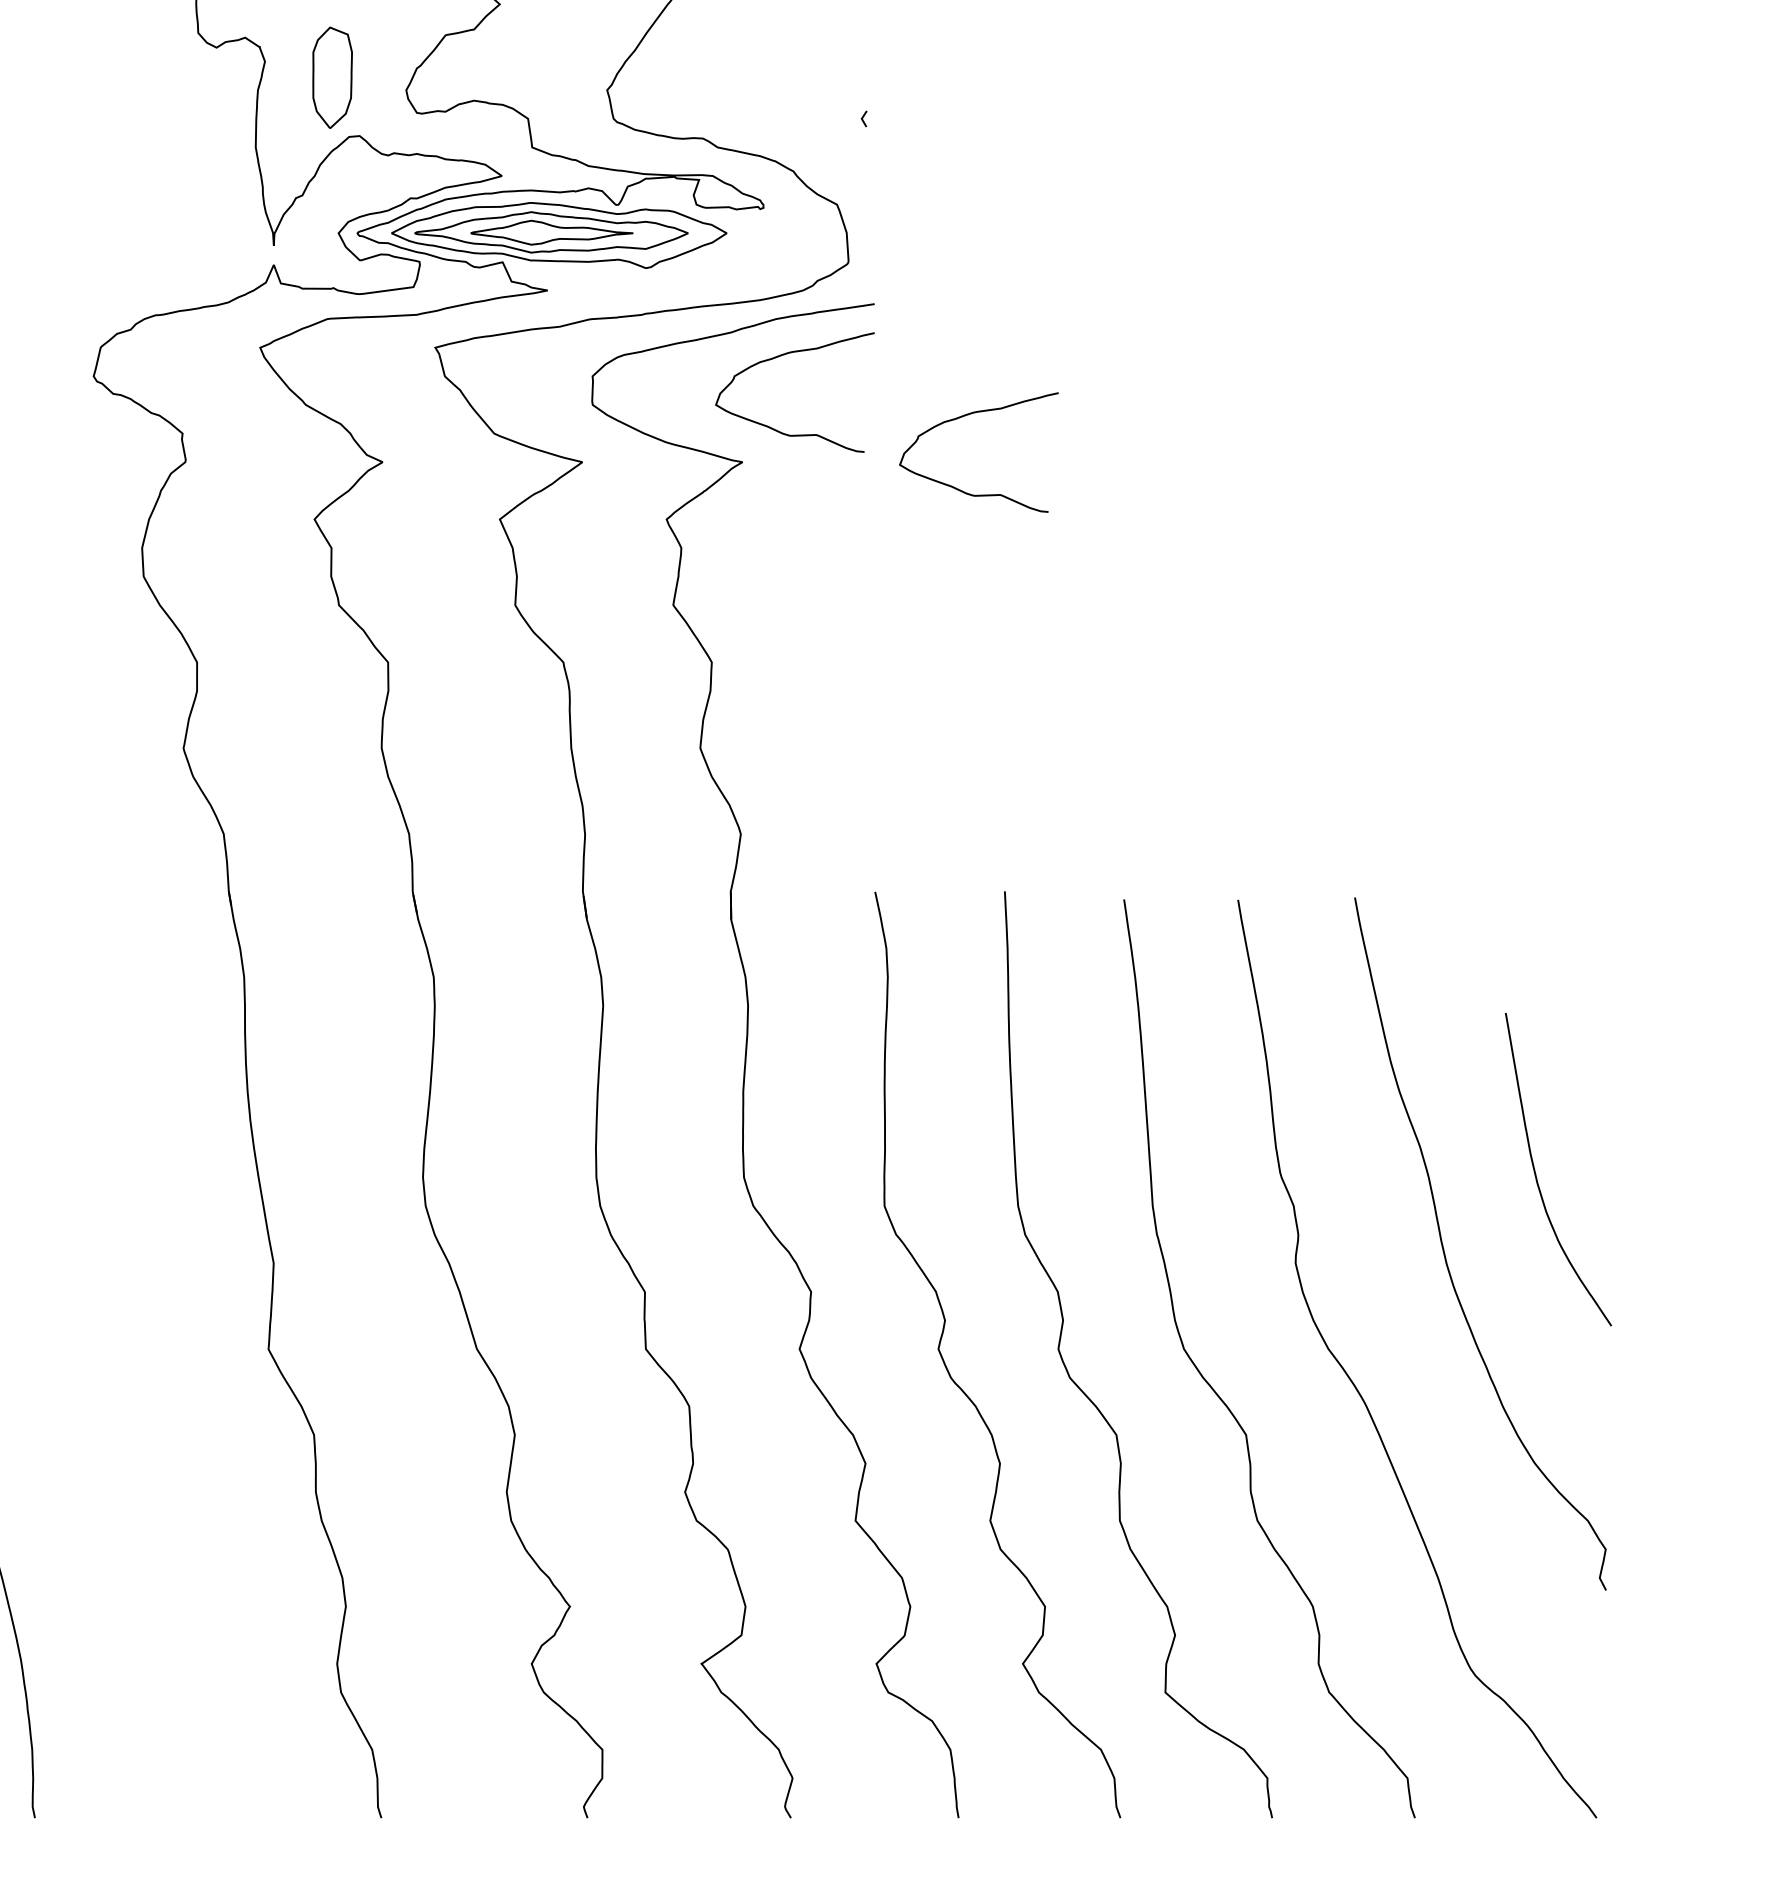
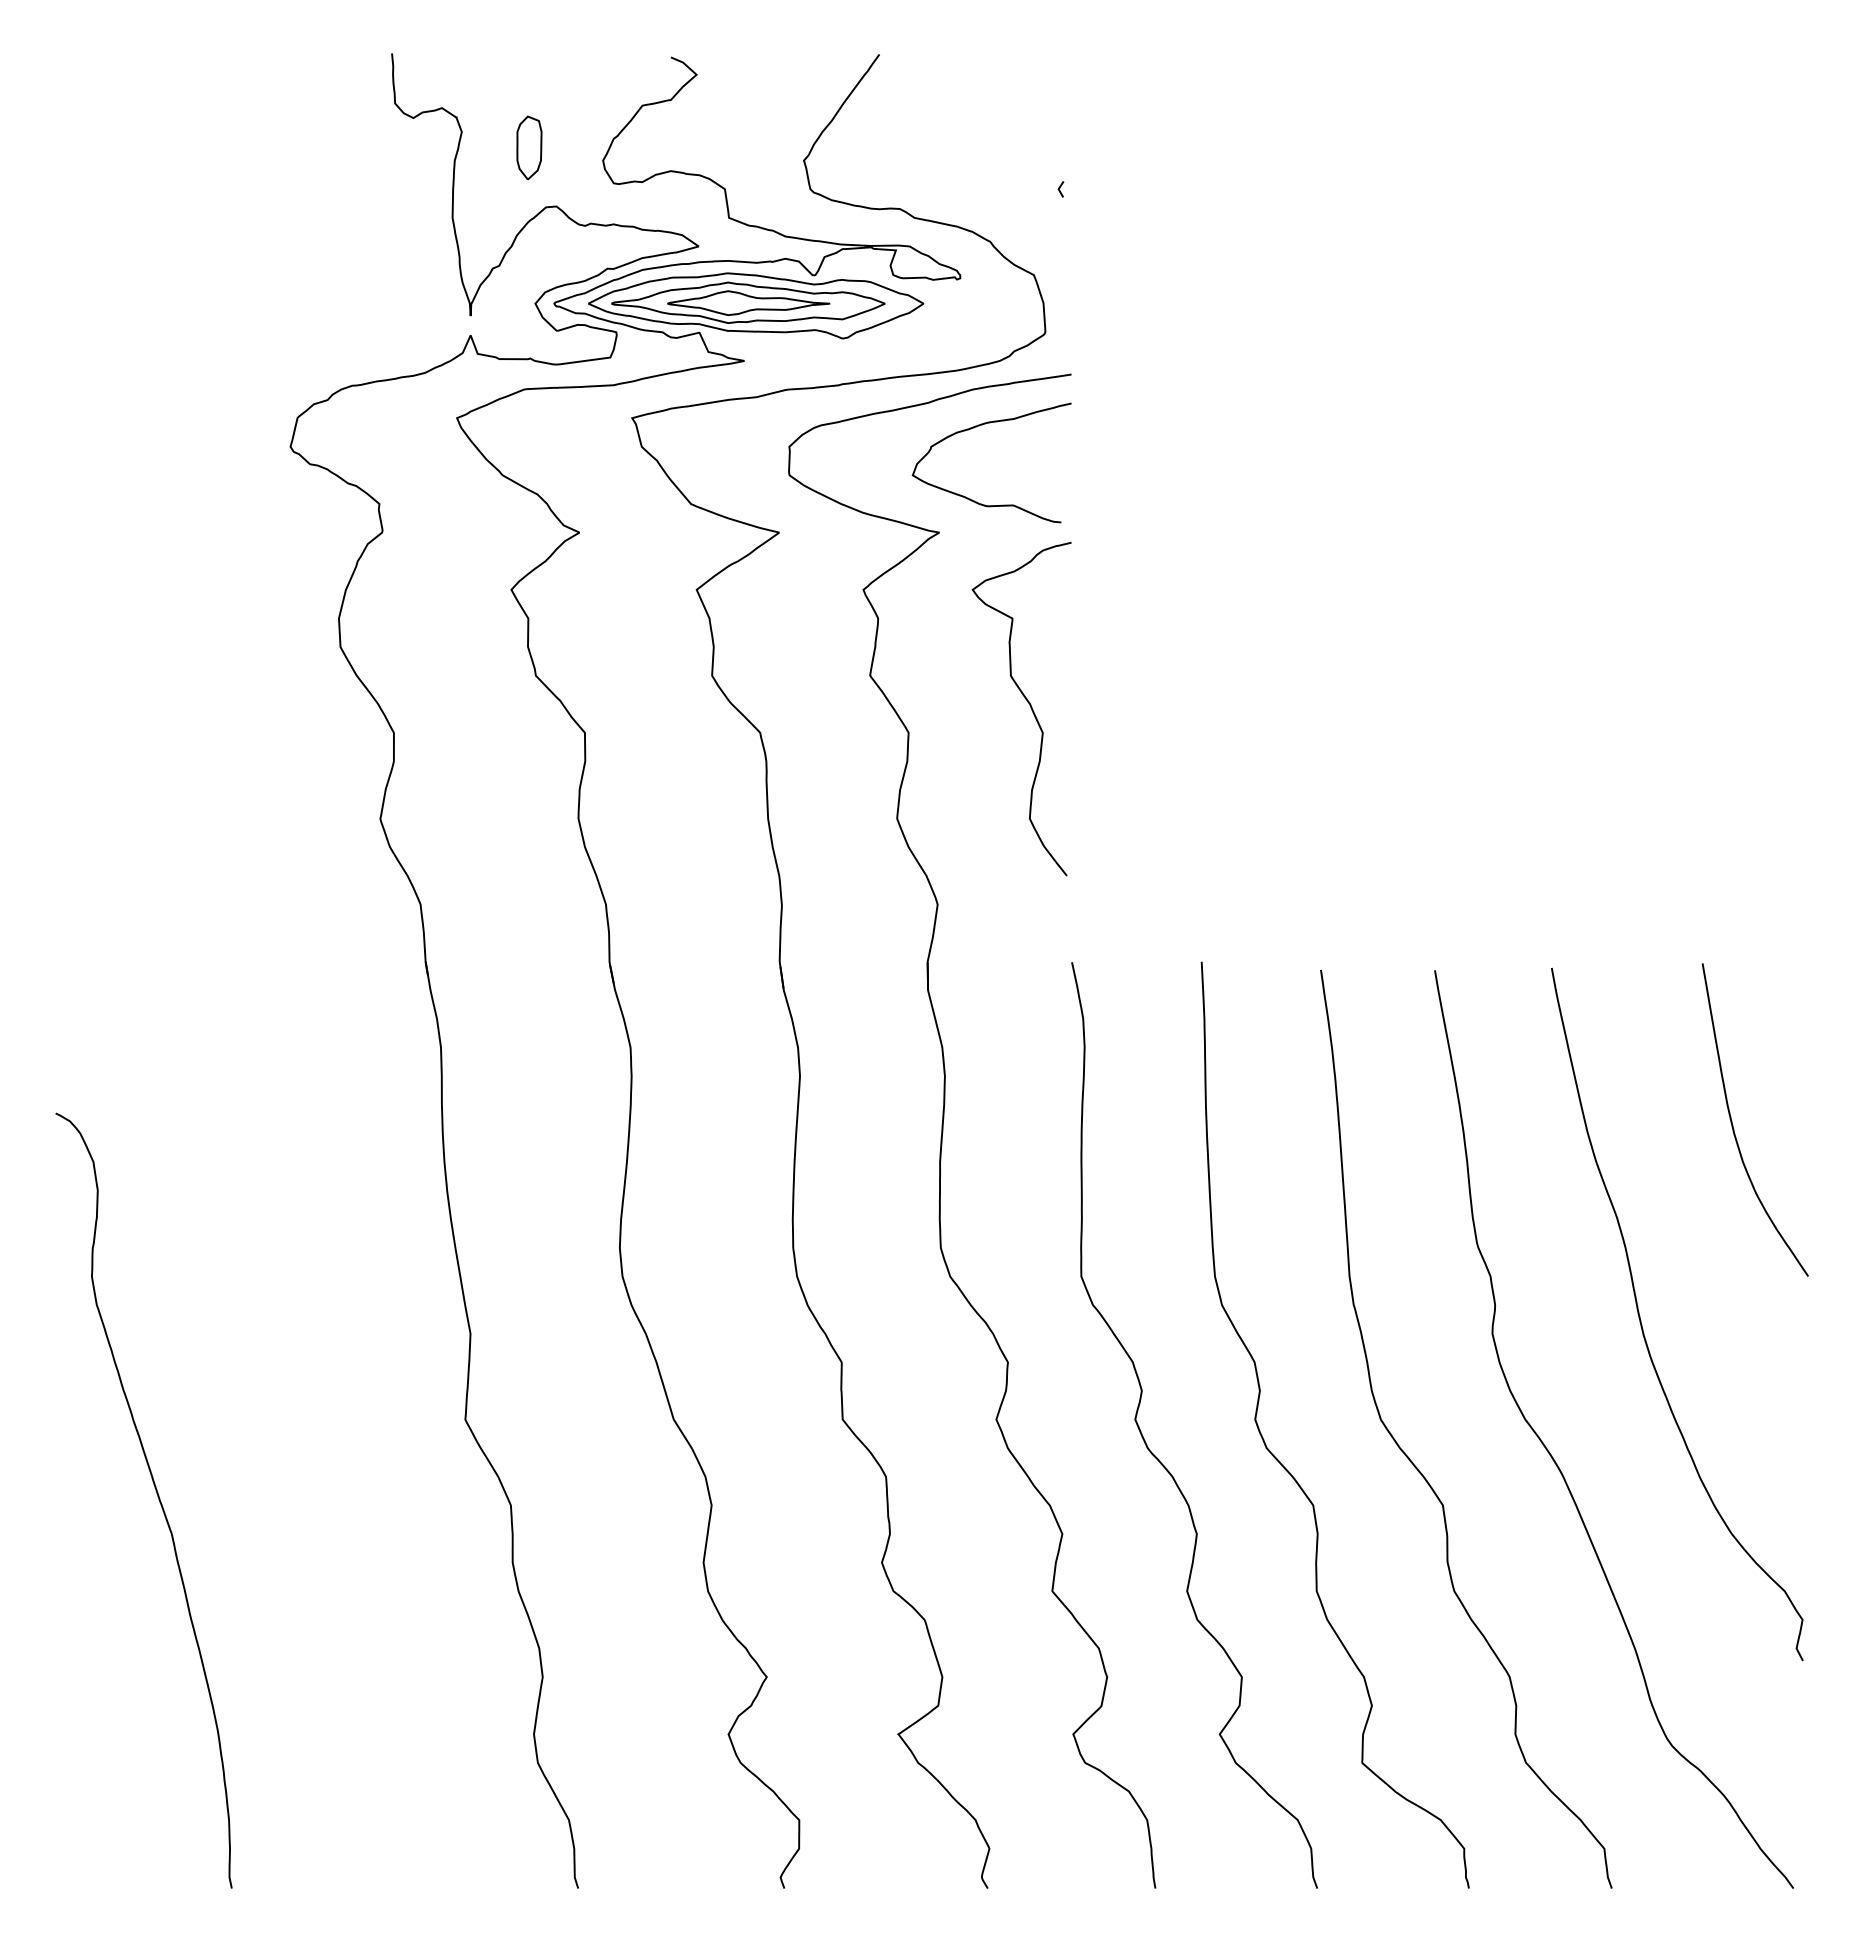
part: (332, 77) -> (529, 147), size x0.62
curve: (966, 416) -> (1163, 486), removed
curve: (832, 635) -> (1029, 705), added
curve: (1536, 1175) -> (1733, 1125), moved

